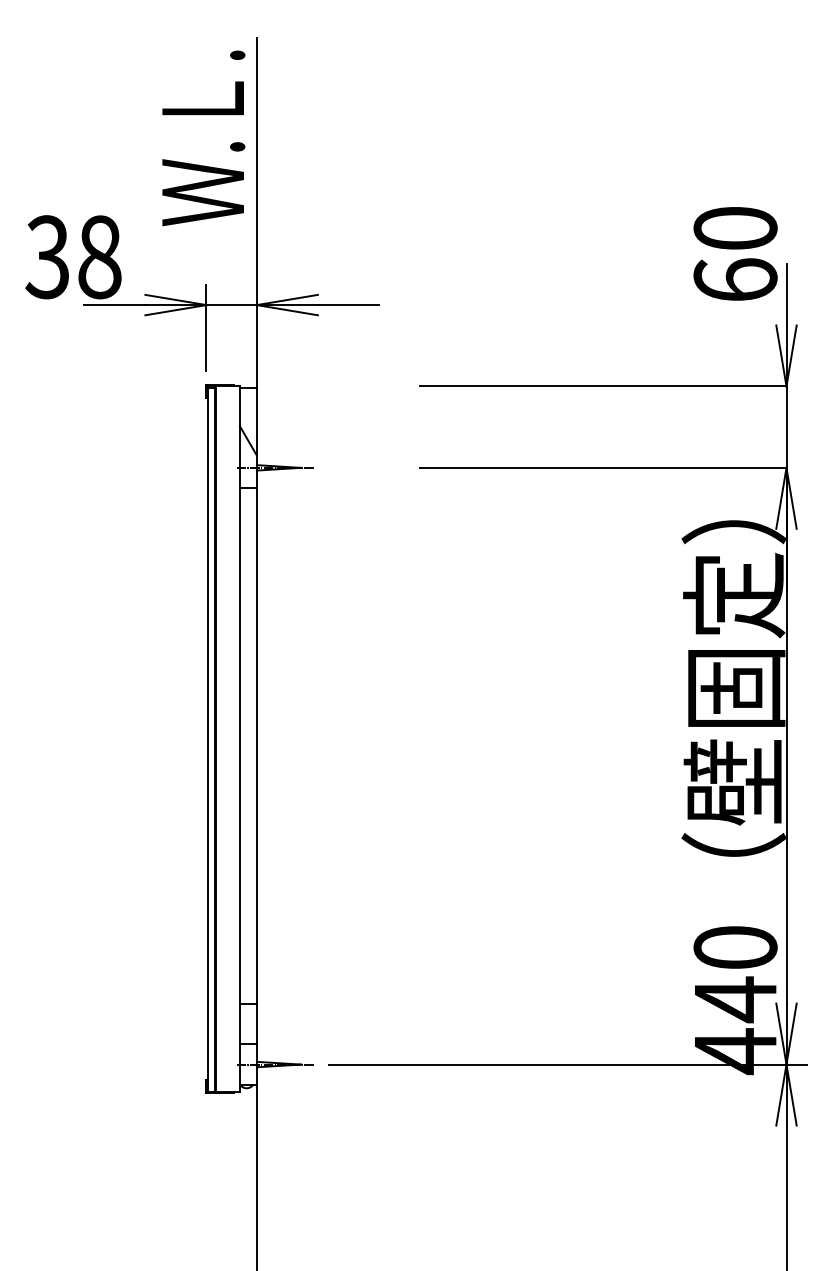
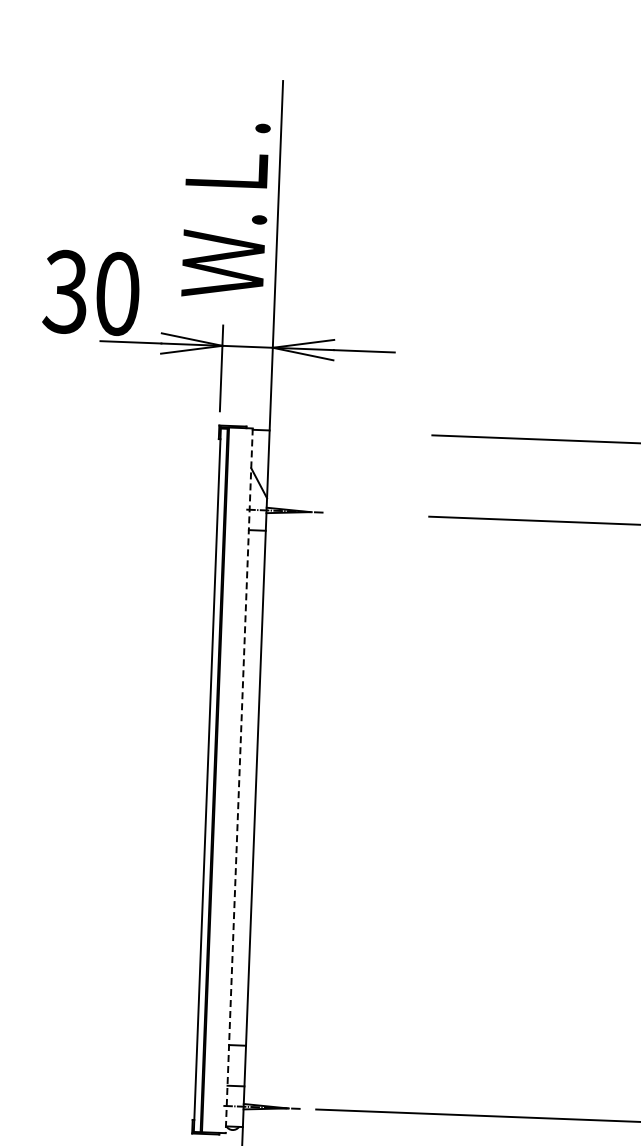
text: (203, 138) -> (225, 210), moved
text: (99, 257) -> (117, 294), 38 -> 30
line: (239, 739) -> (238, 781), solid -> dashed

